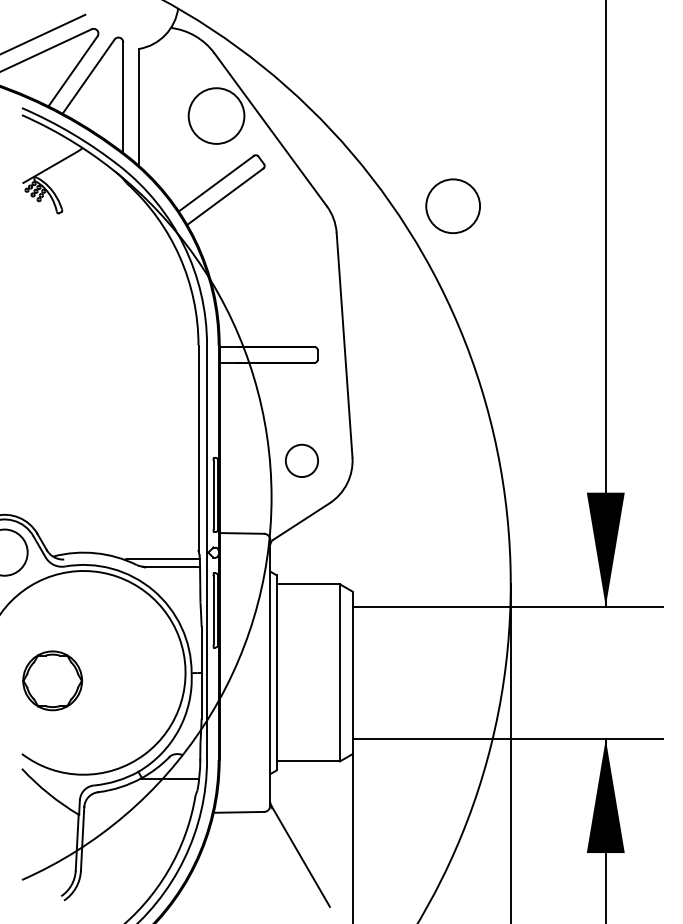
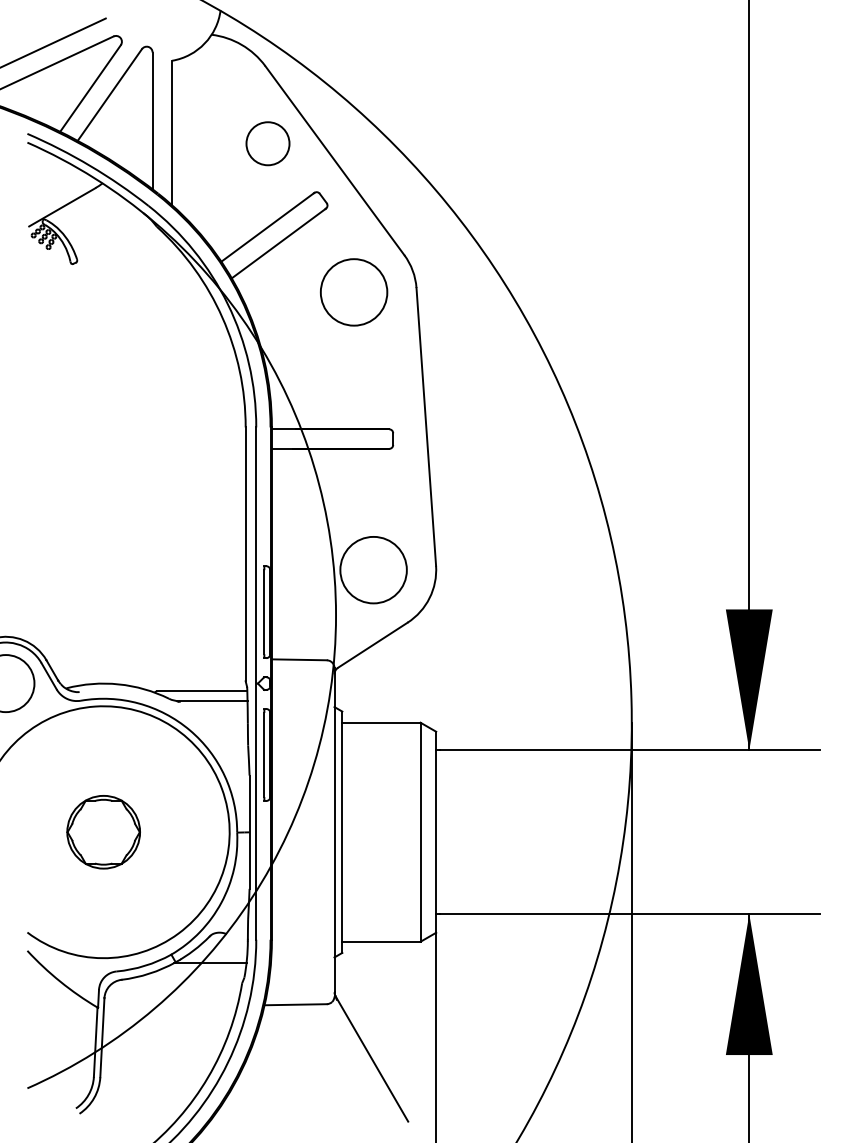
circle: (216, 115) -> (267, 143), size x0.62
circle: (452, 206) -> (353, 292), moved
circle: (301, 460) -> (373, 569), size x1.67
part: (52, 680) -> (103, 831), moved

